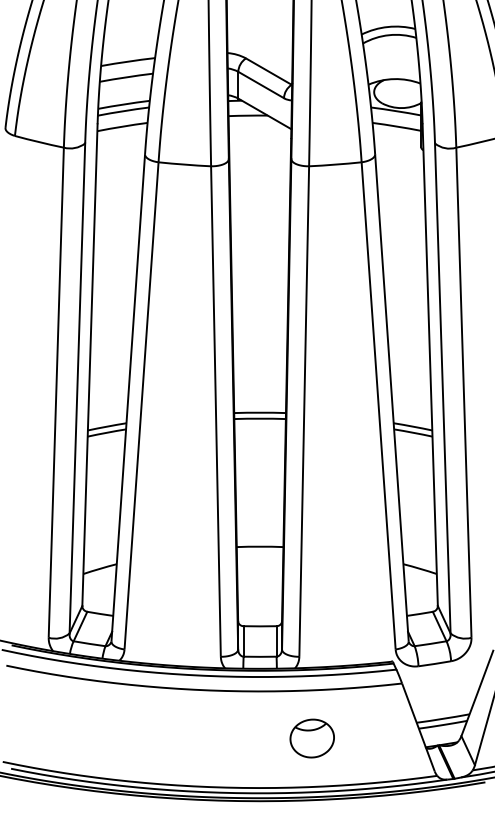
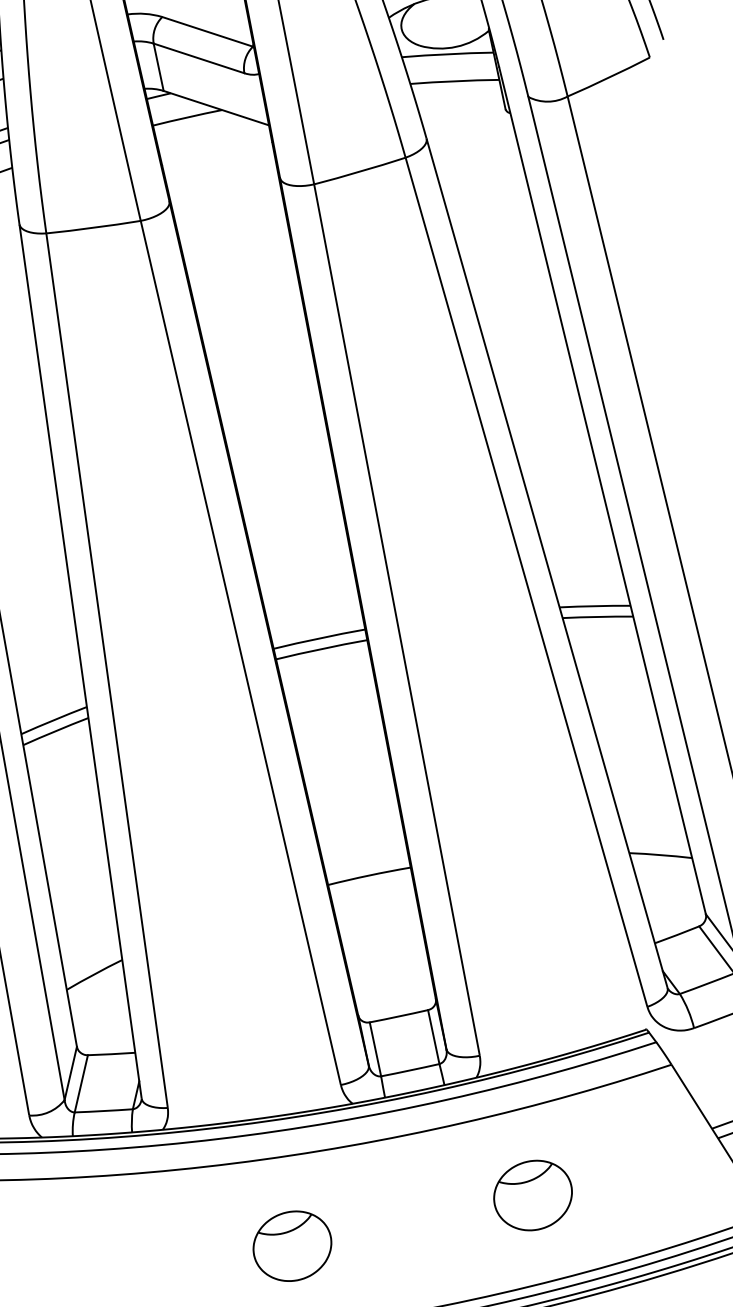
part: (175, 738) -> (291, 1246), added

